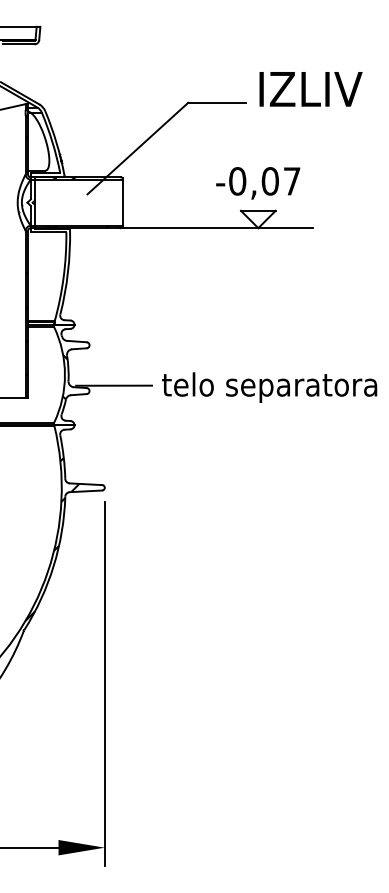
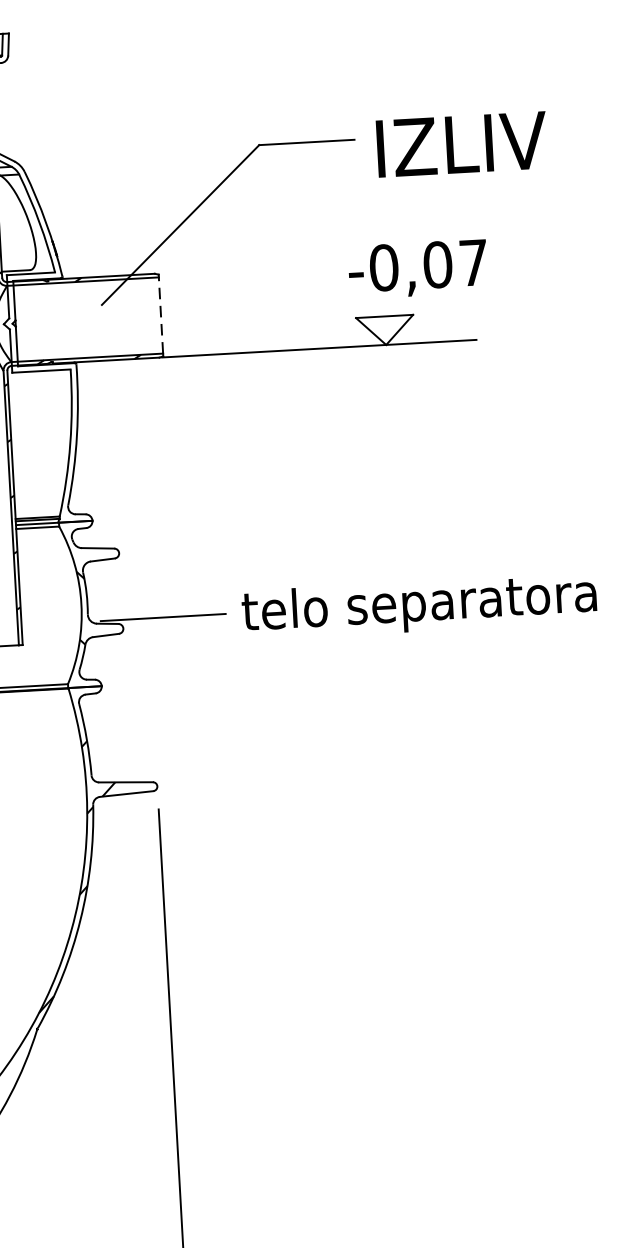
text: (310, 89) -> (461, 144), moved
text: (258, 183) -> (418, 269), moved
line: (122, 202) -> (160, 315), solid -> dashed

